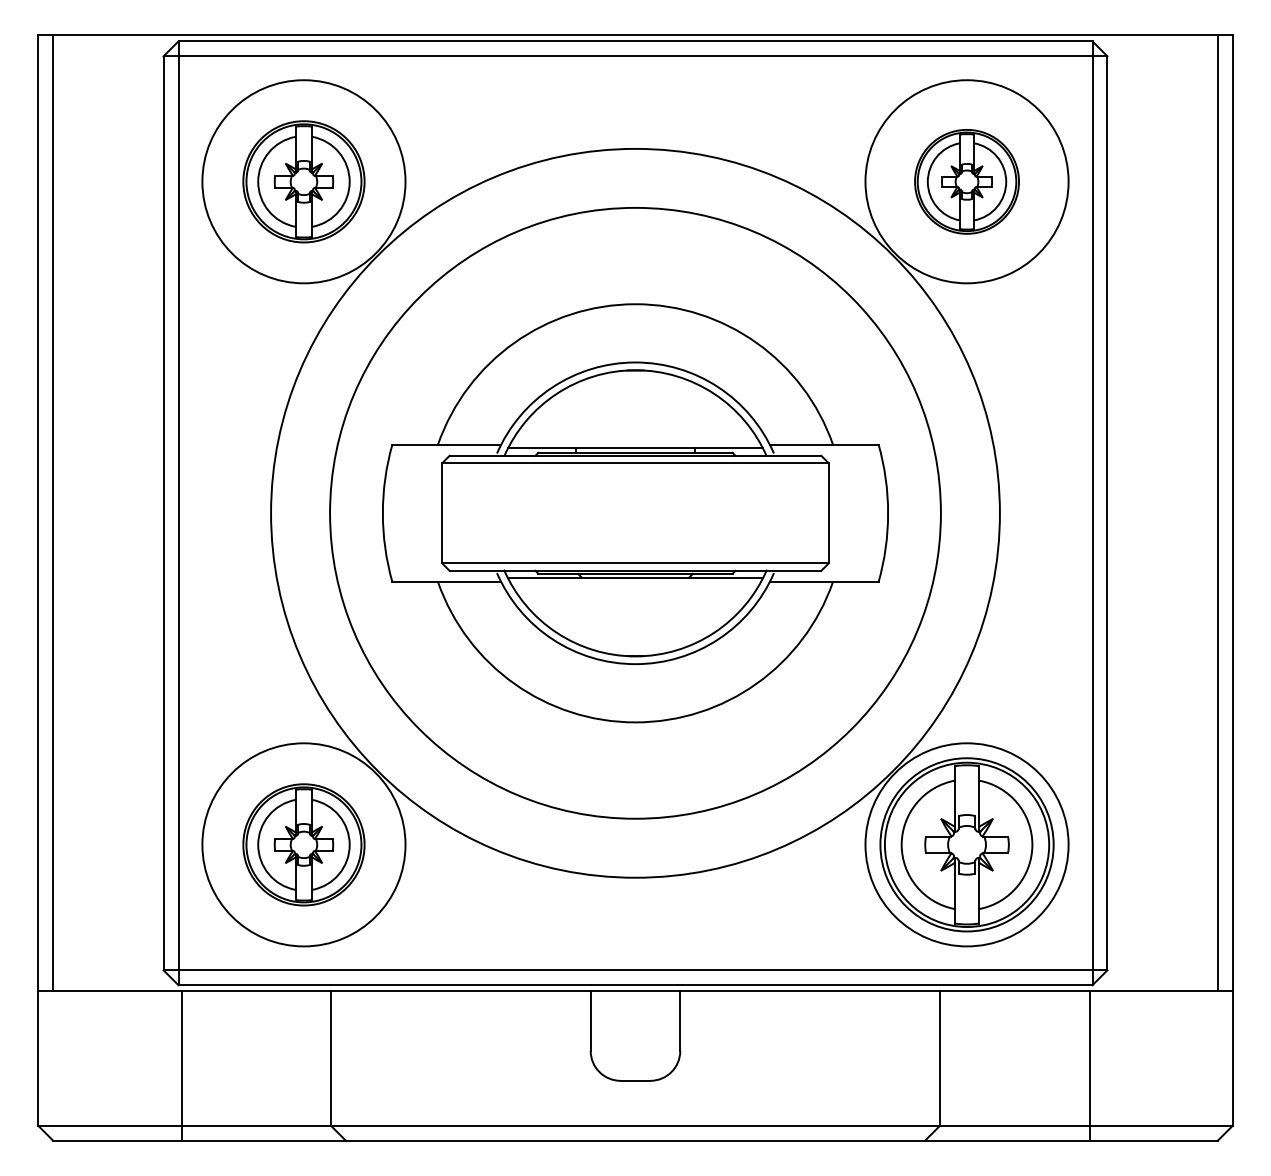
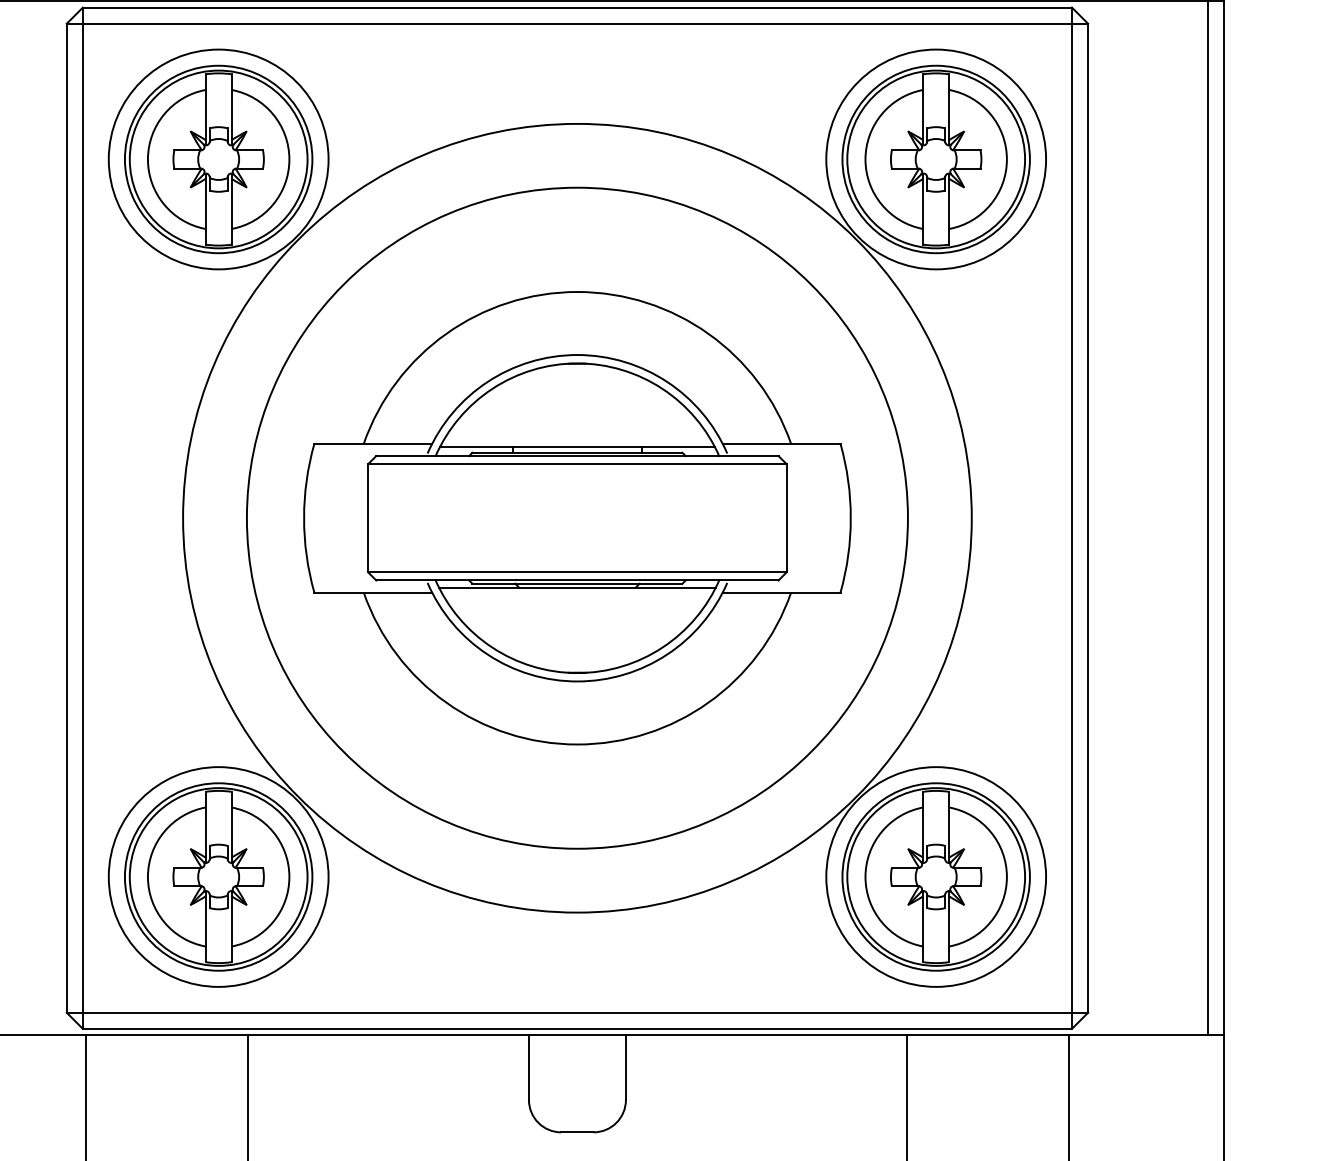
part: (303, 181) -> (218, 159), size x1.43
part: (966, 181) -> (935, 159), size x1.67
part: (303, 844) -> (218, 876), size x1.43

